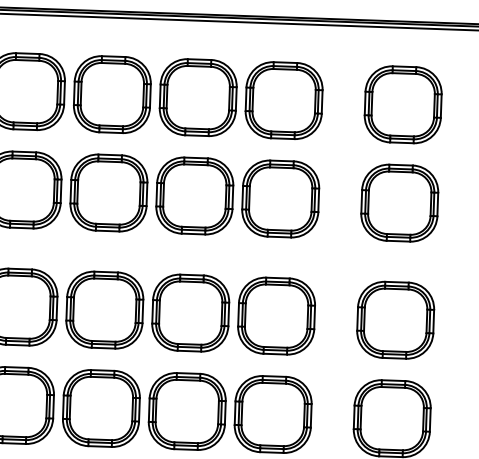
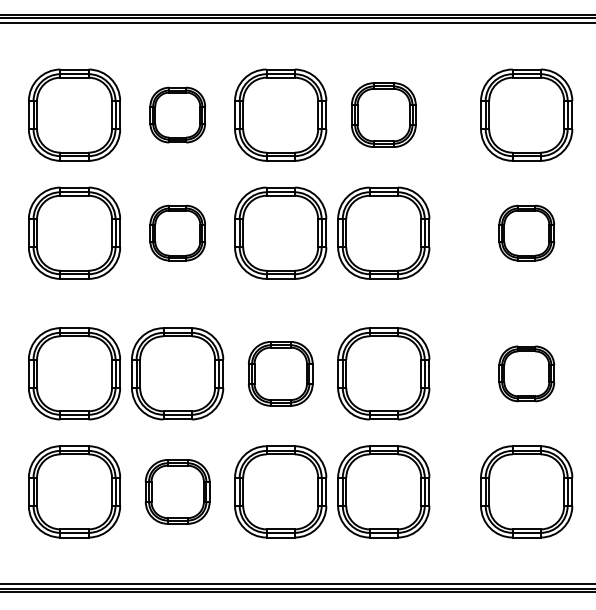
part: (112, 94) -> (177, 114), size x0.6
part: (283, 100) -> (383, 114), size x0.7
part: (108, 192) -> (177, 232), size x0.6
part: (399, 202) -> (526, 232), size x0.6
part: (190, 312) -> (280, 373), size x0.7
part: (395, 320) -> (526, 373), size x0.6
part: (101, 408) -> (177, 491), size x0.7

